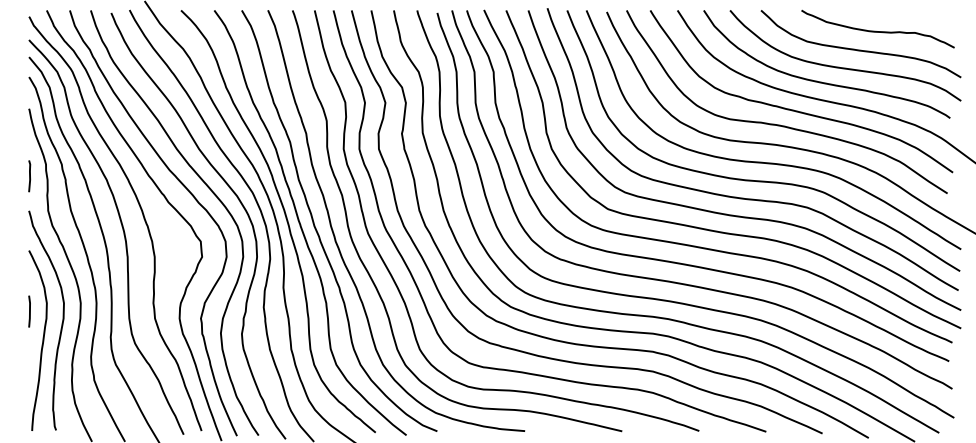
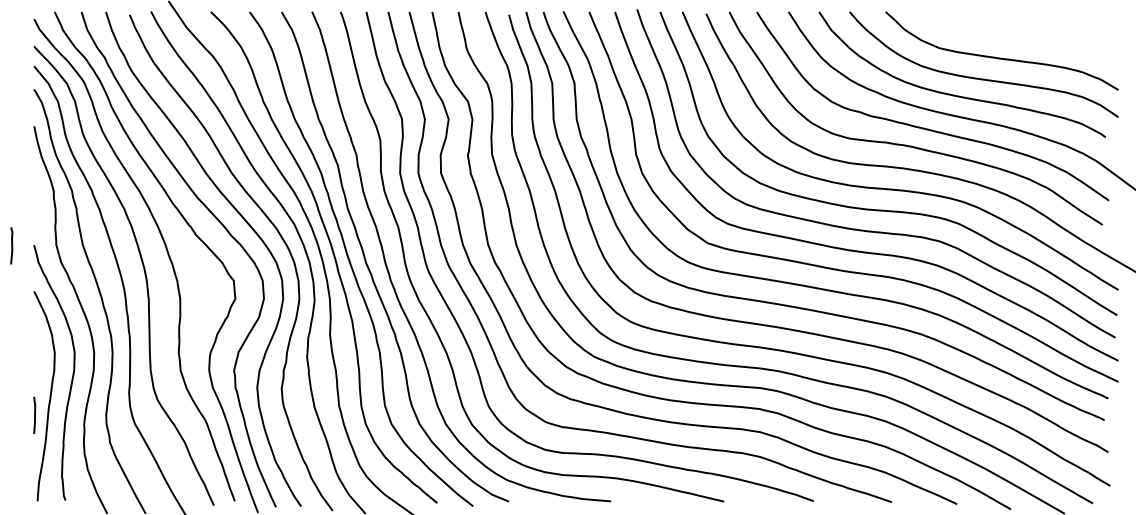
curve: (876, 30) -> (1019, 35), removed
line: (29, 175) -> (11, 245), moved
line: (29, 310) -> (34, 414), moved

